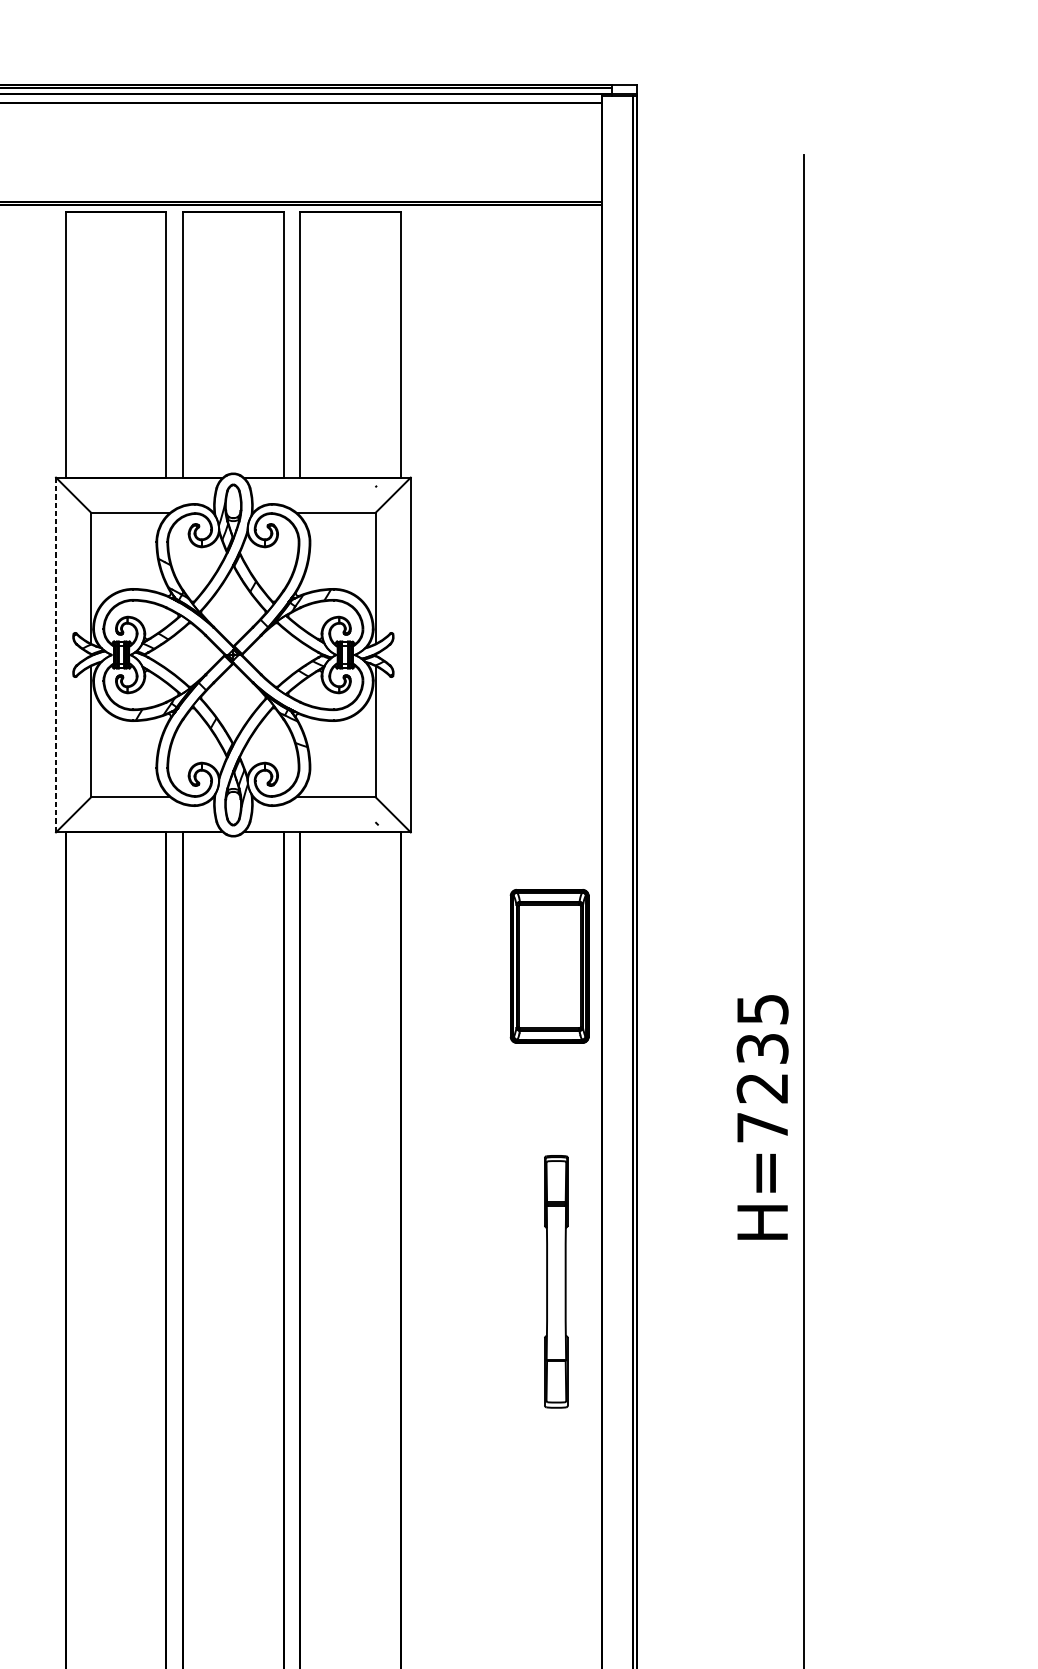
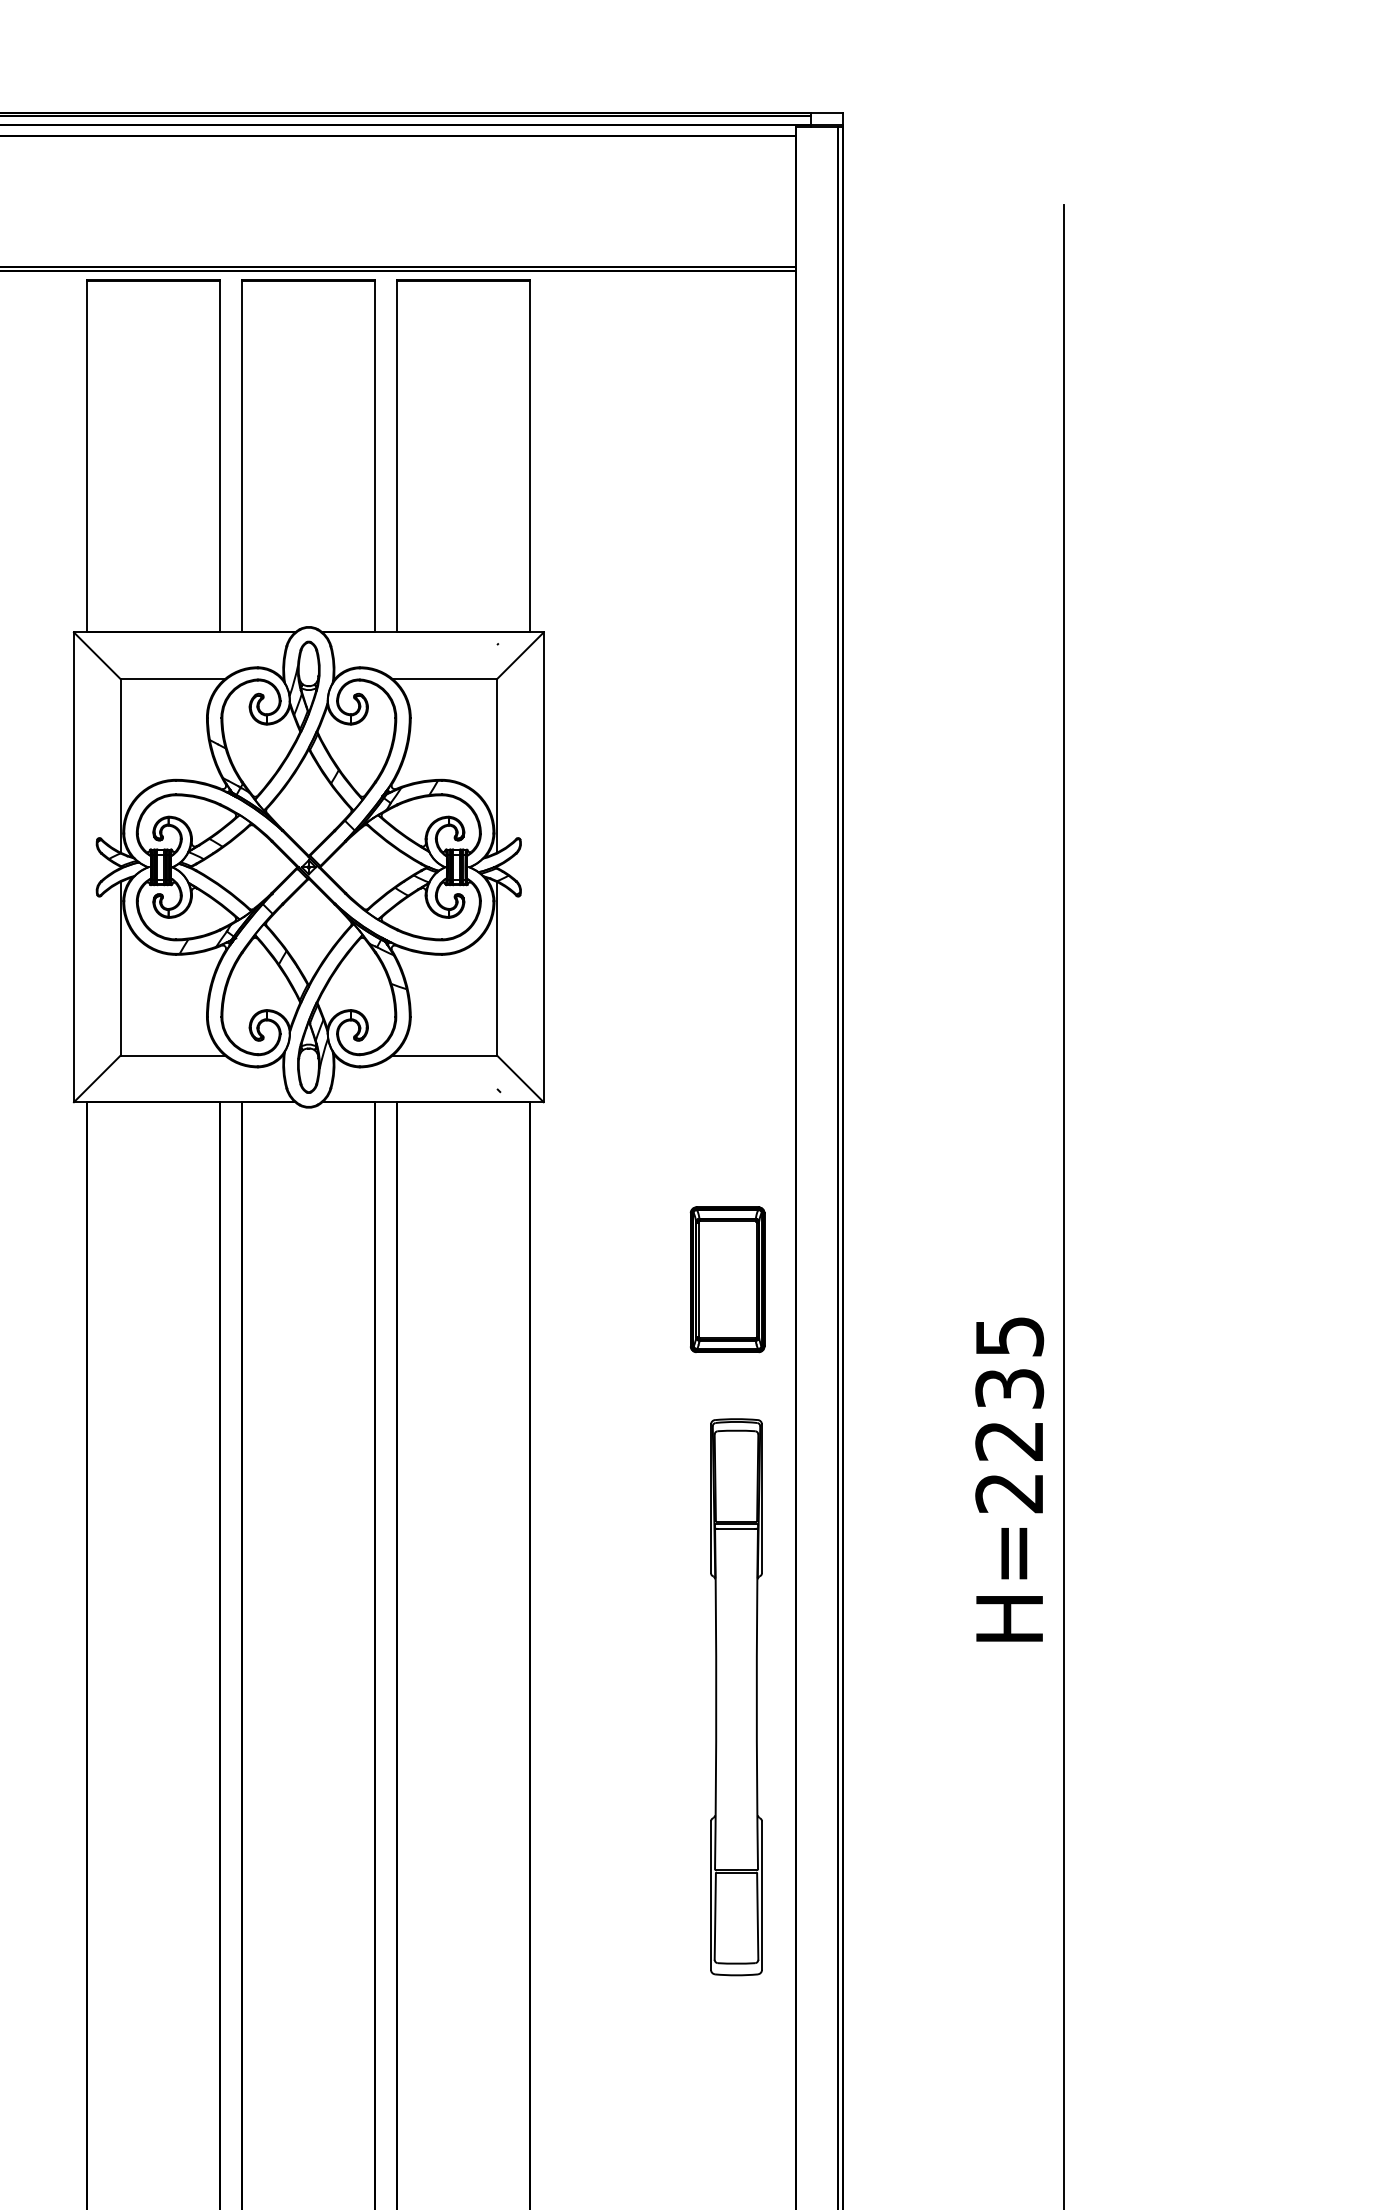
line: (55, 655) -> (73, 867), dashed -> solid
part: (549, 966) -> (727, 1279), size x0.71
text: (761, 1127) -> (1008, 1493), H=7235 -> H=2235
part: (556, 1281) -> (736, 1697), size x1.67

